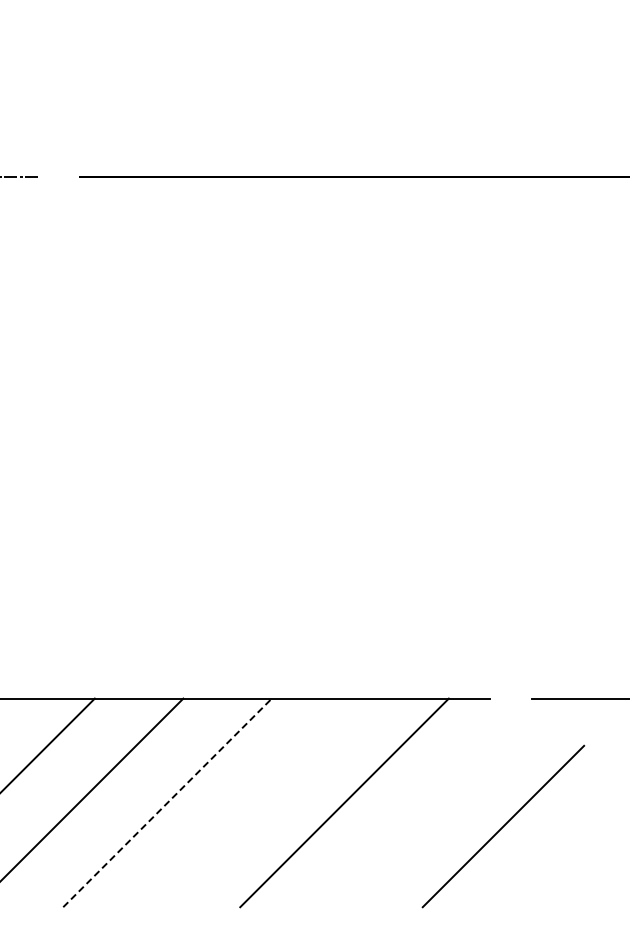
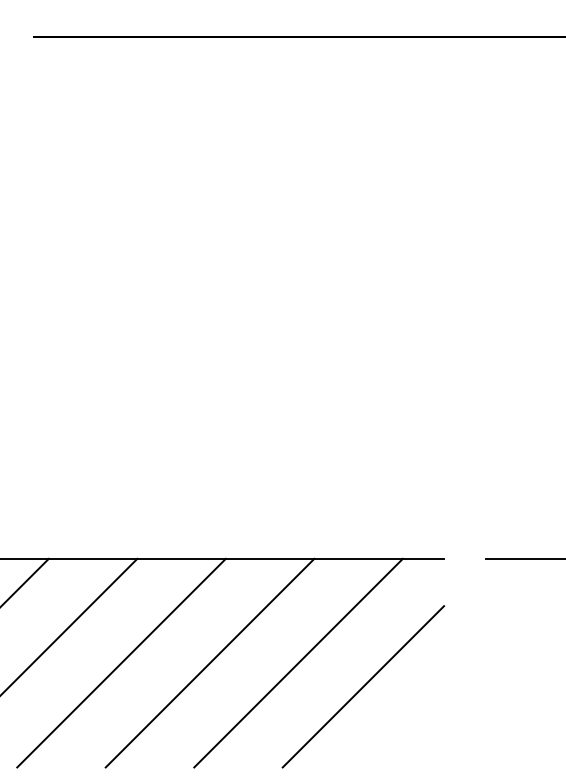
line: (167, 802) -> (121, 662), dashed -> solid
line: (255, 802) -> (209, 662), added
line: (503, 826) -> (363, 686), moved

